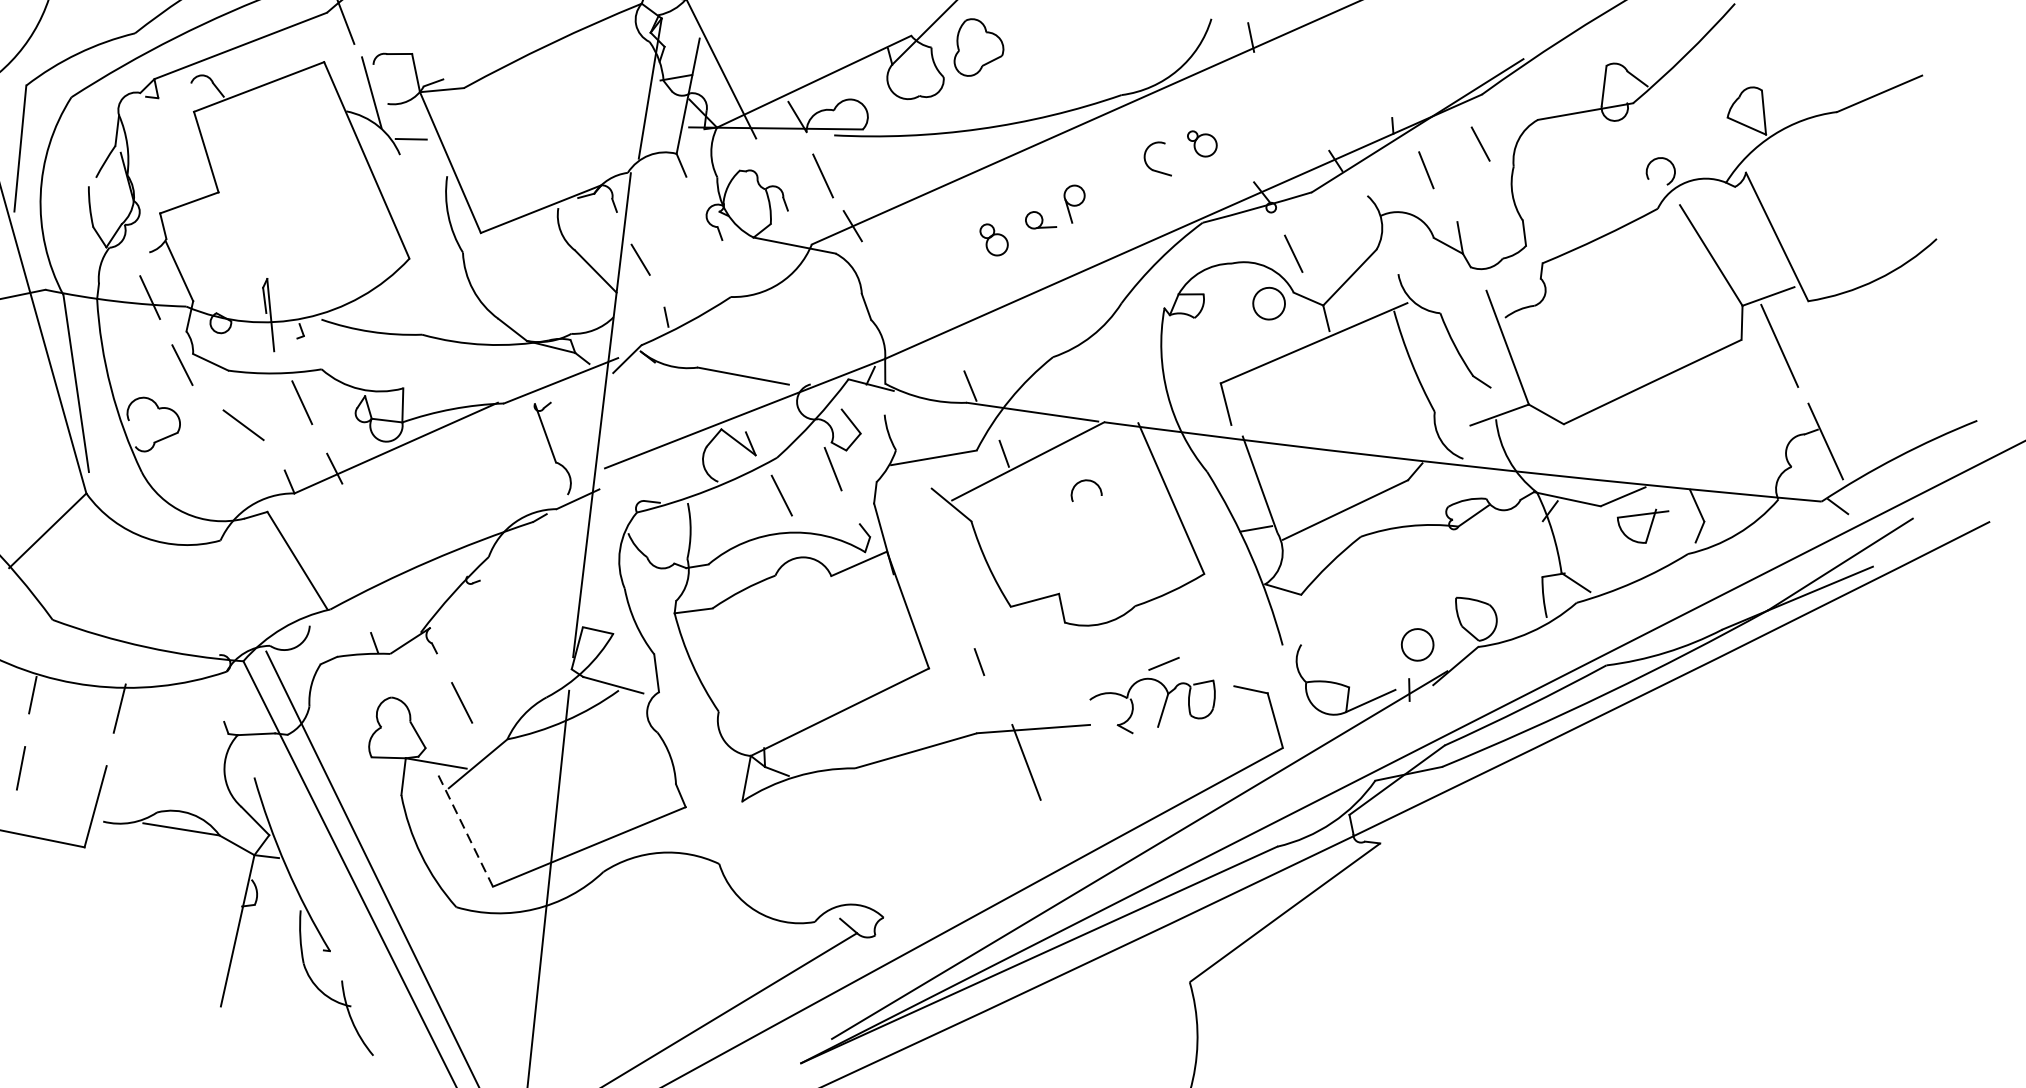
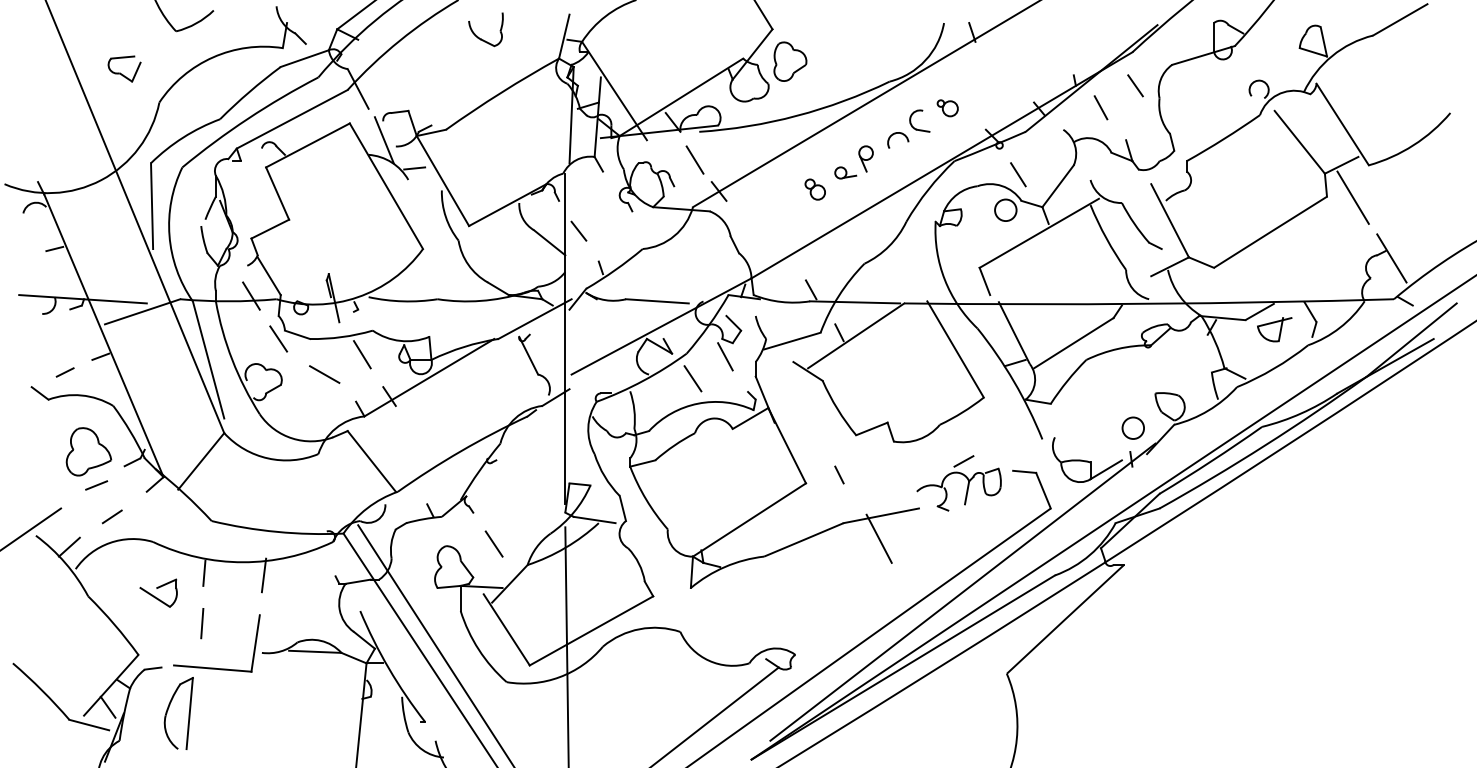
arc: (1084, 482) -> (895, 134), moved
line: (465, 830) -> (506, 629), dashed -> solid

